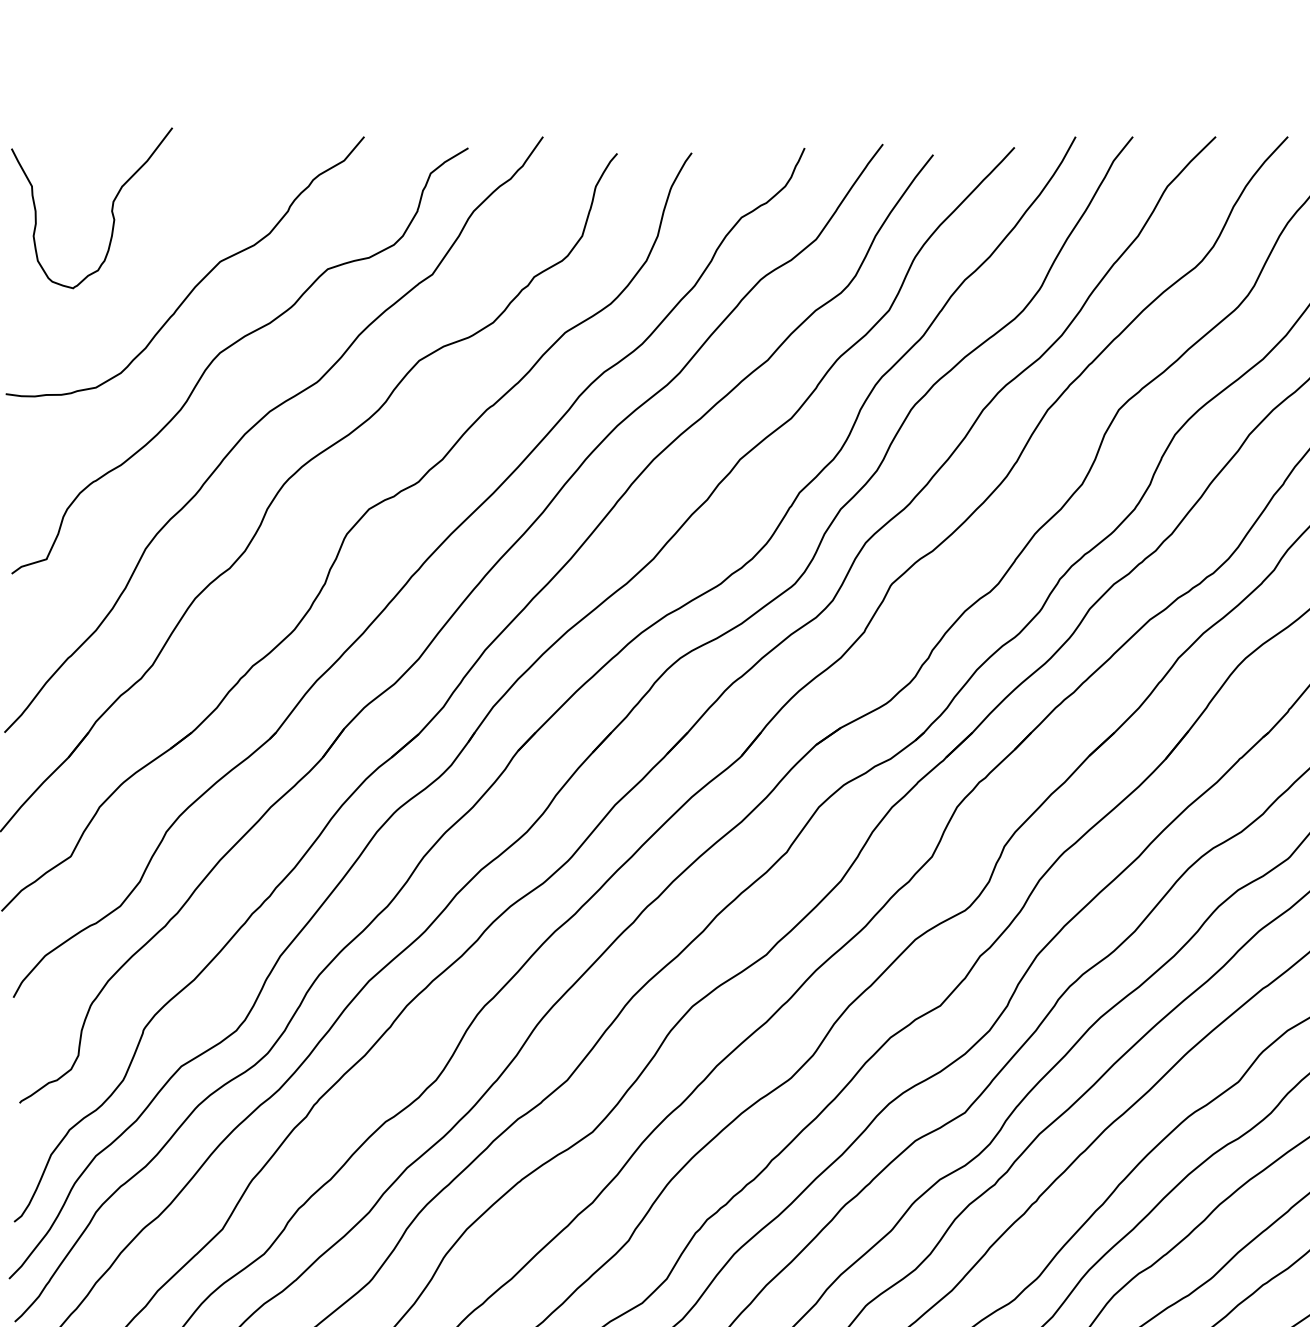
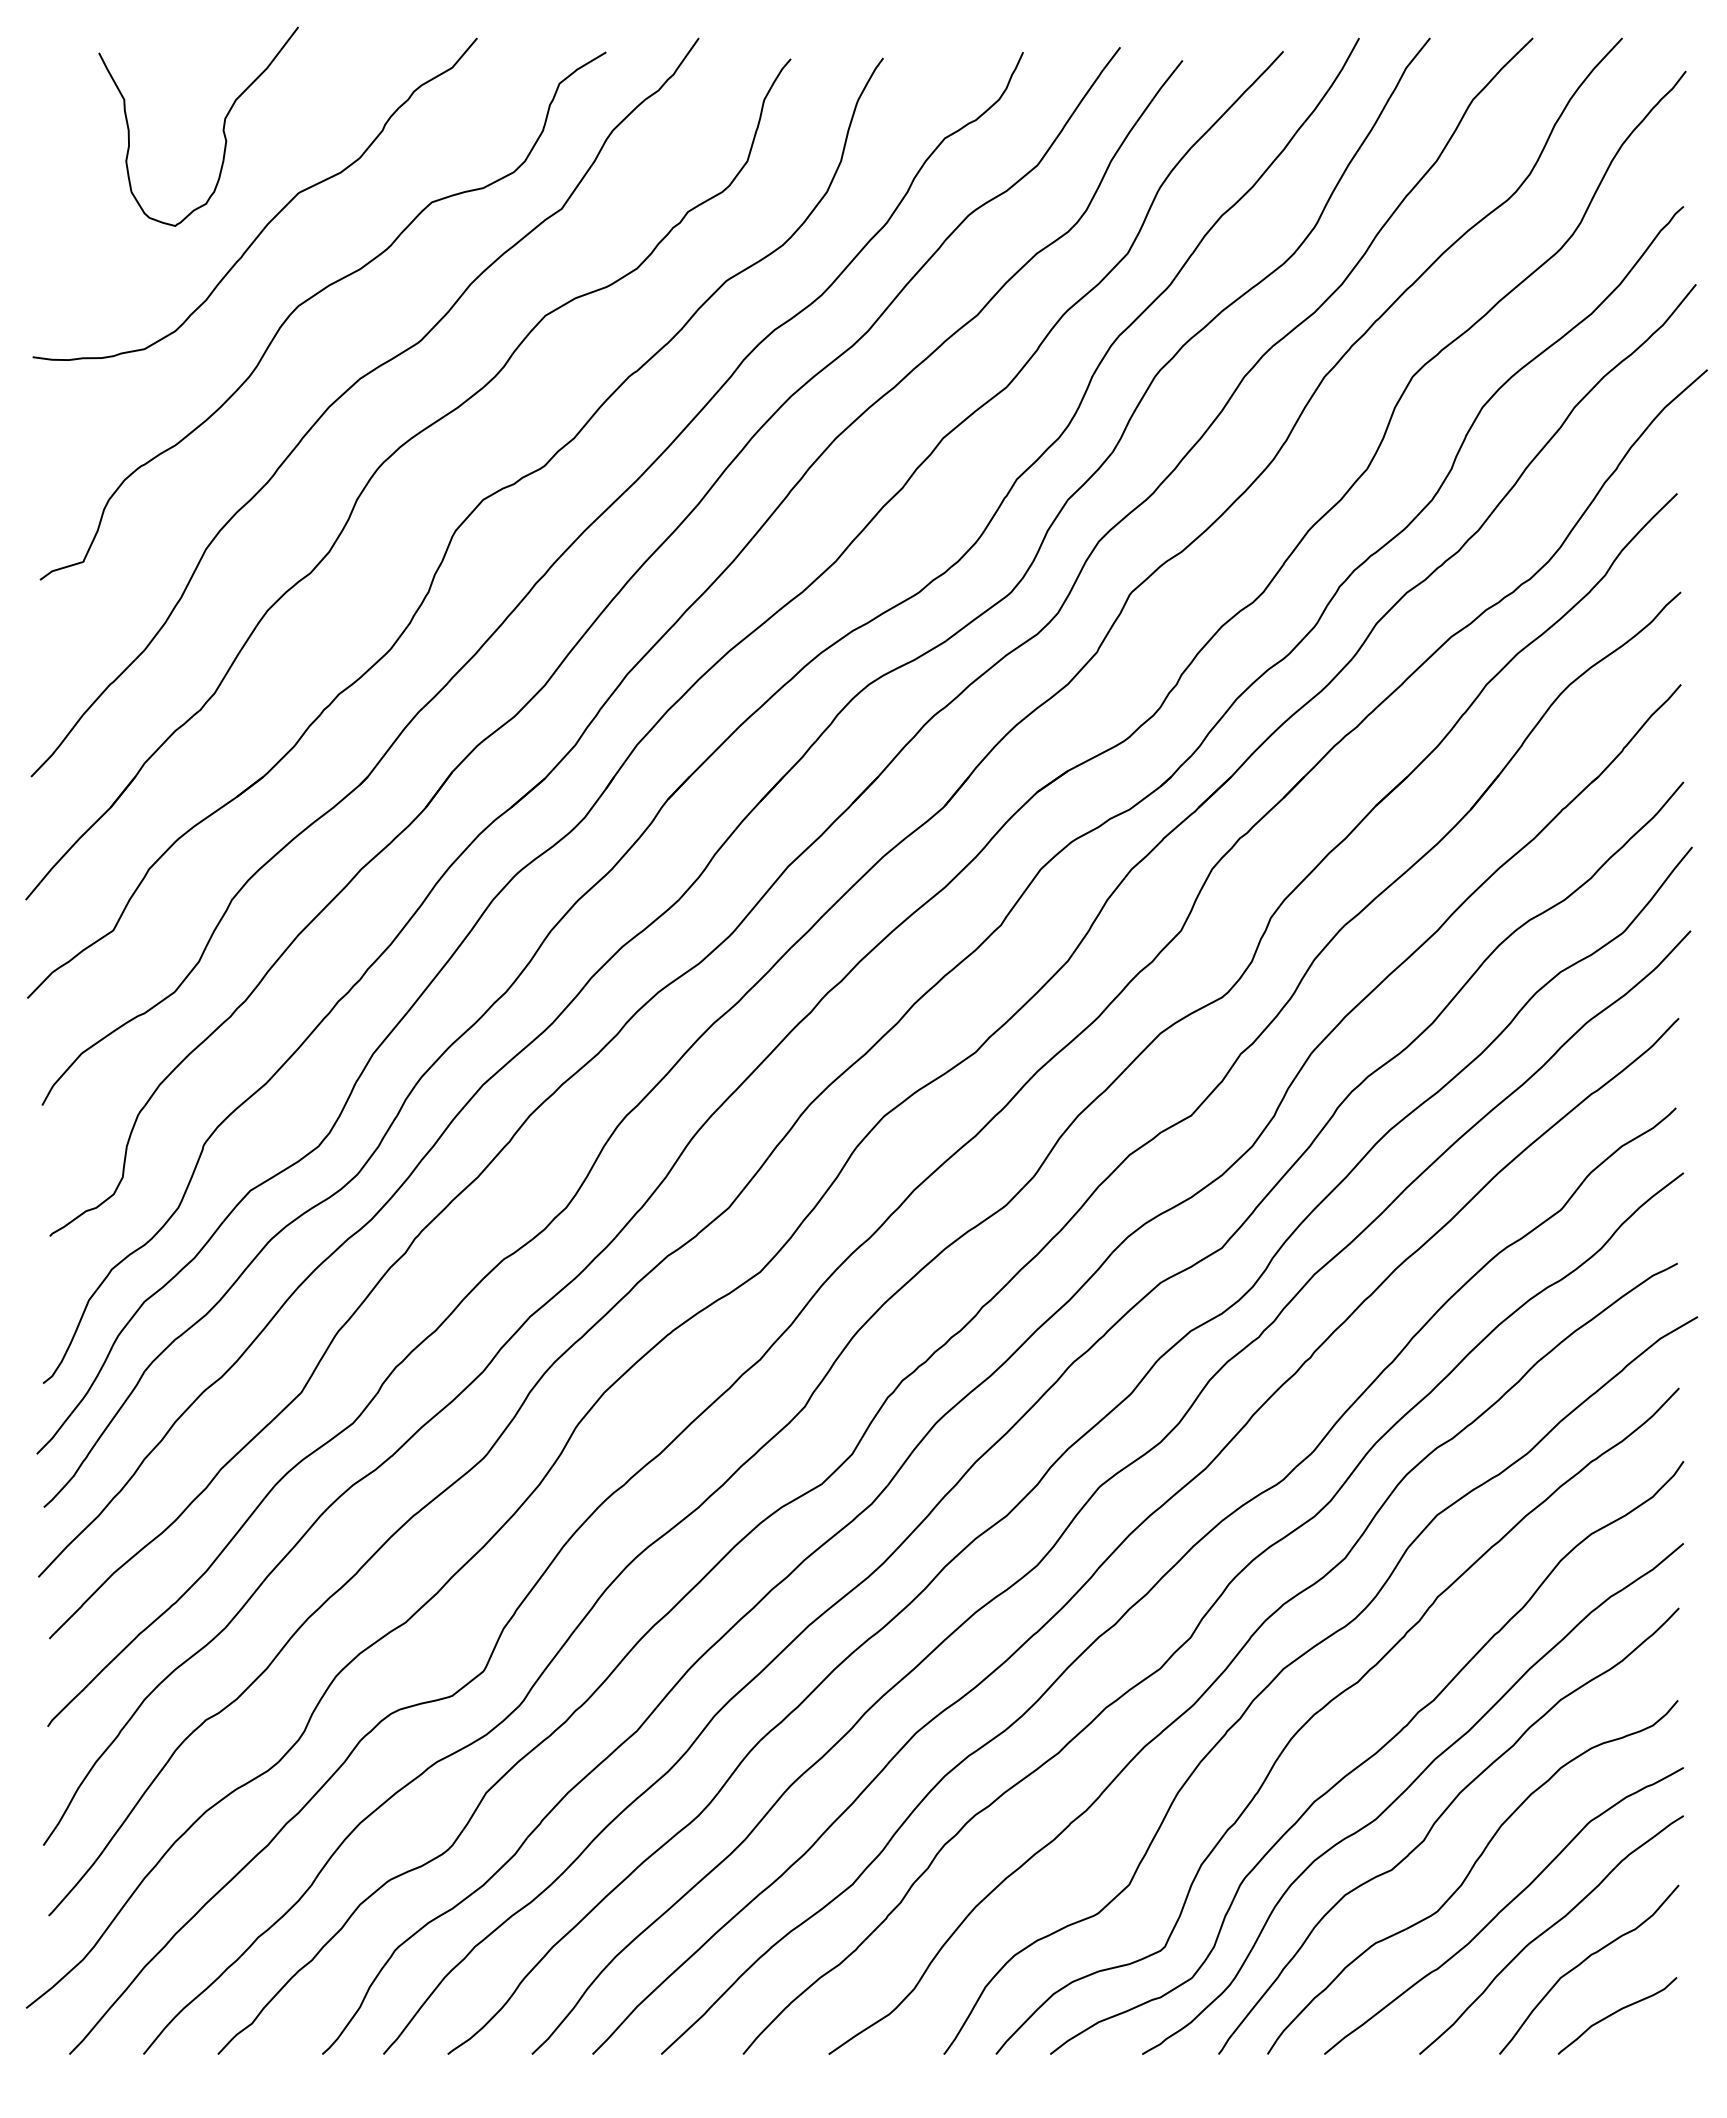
curve: (111, 209) -> (222, 128), moved

